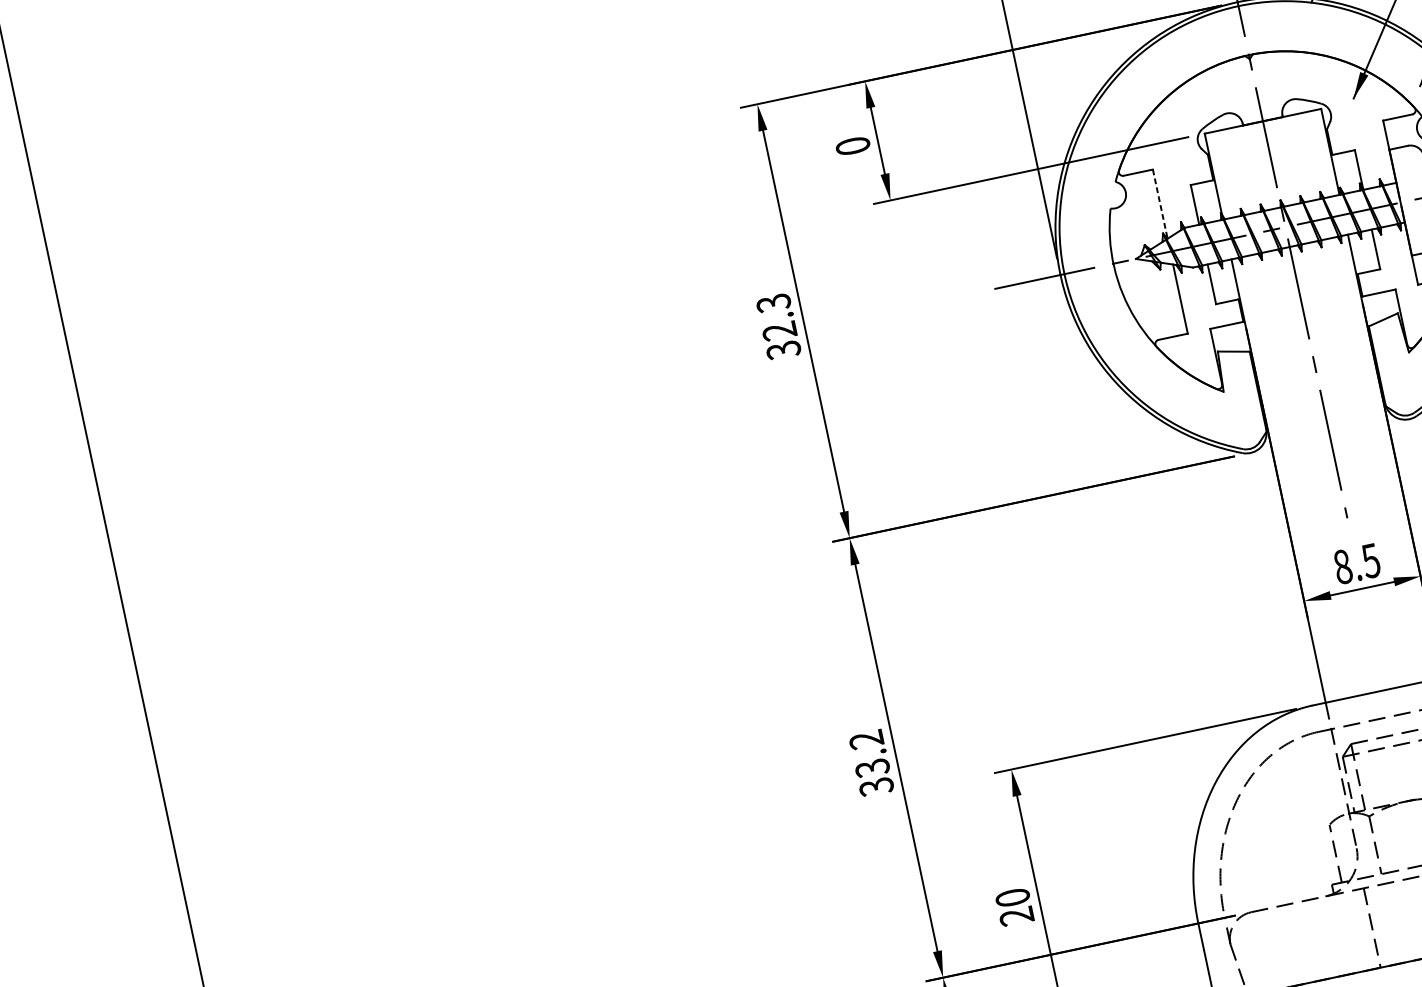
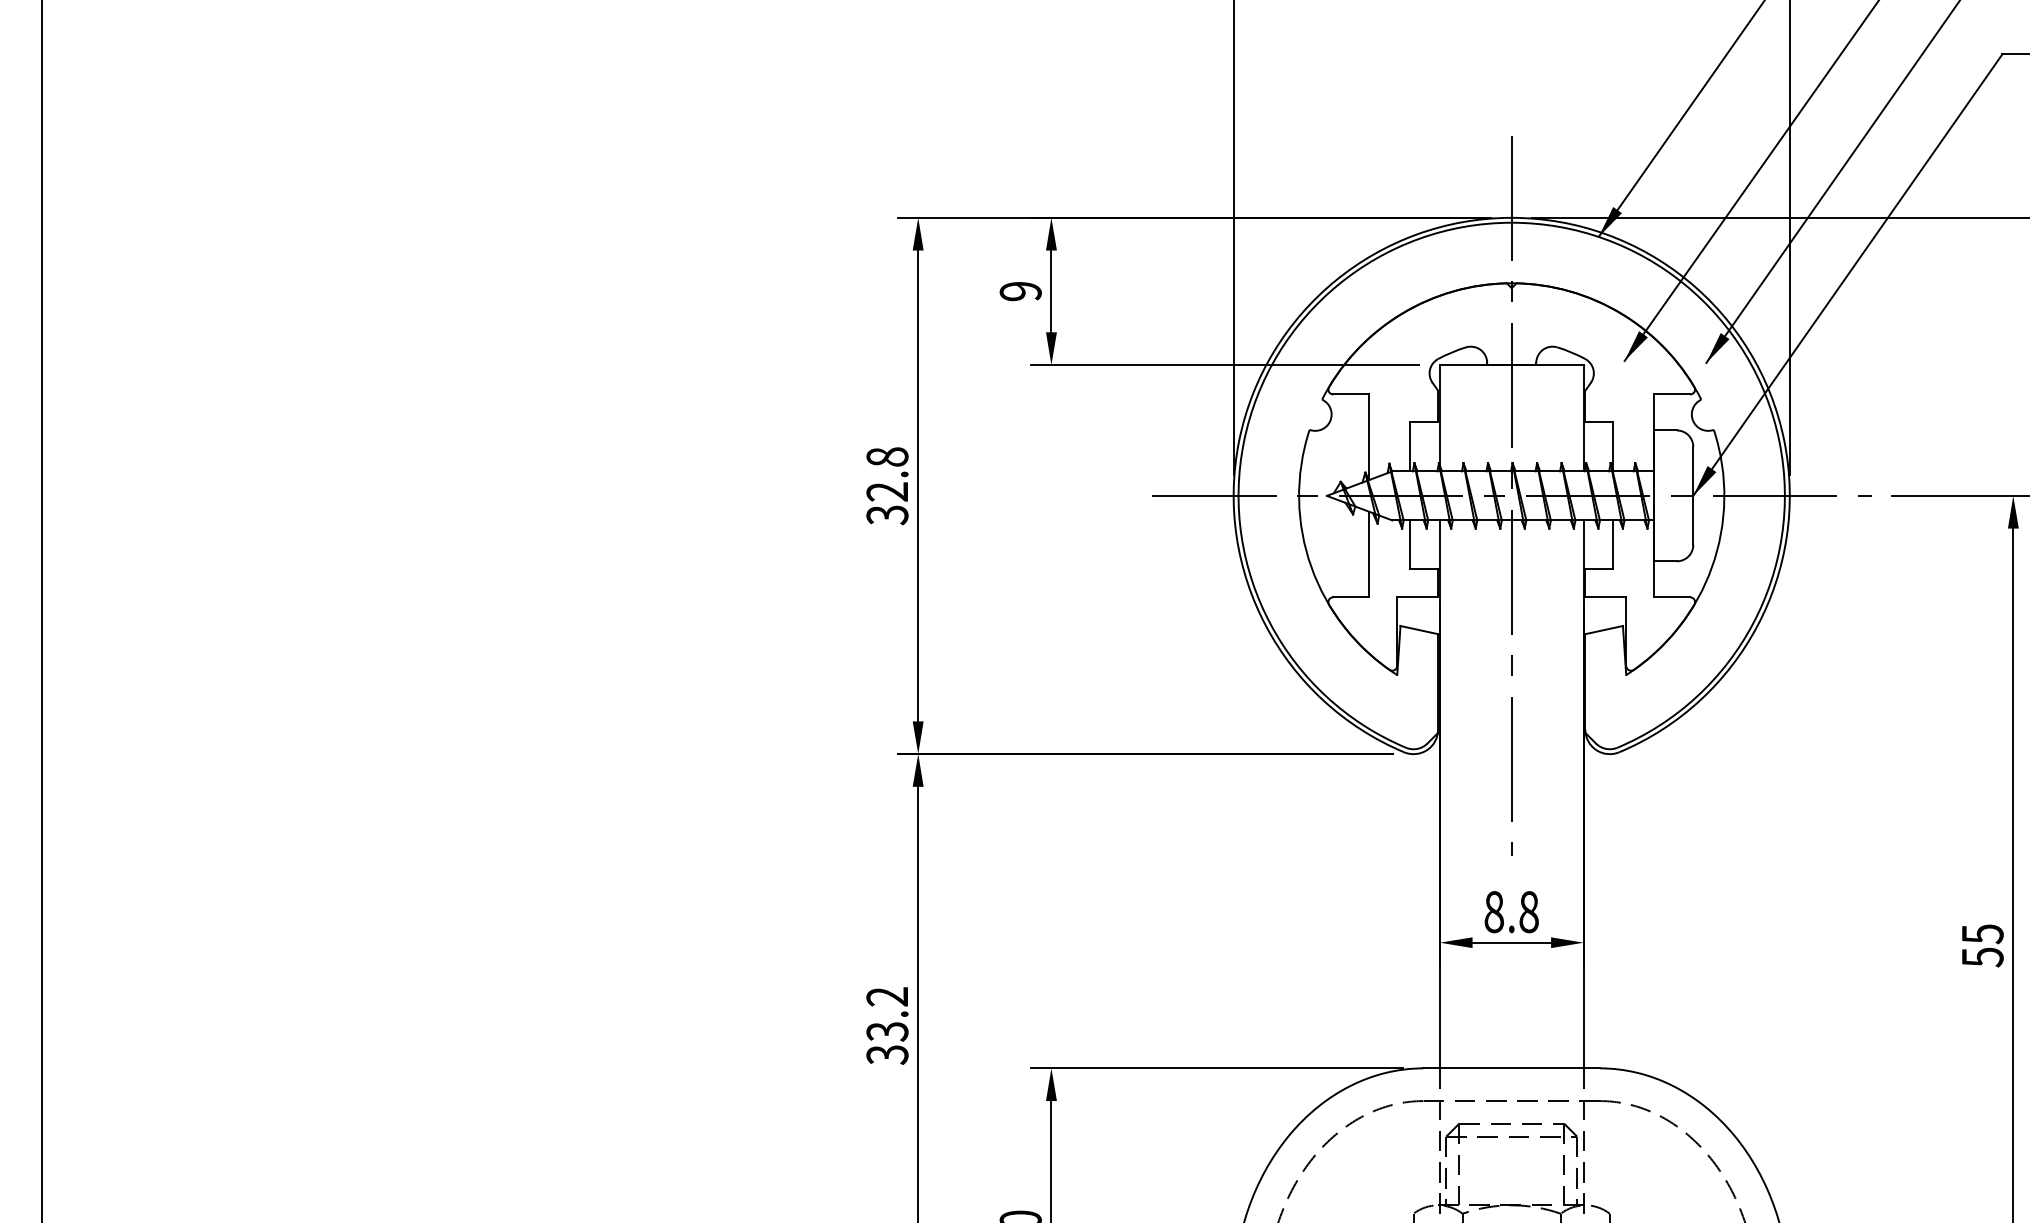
text: (852, 146) -> (1020, 291), 0 -> 9
line: (1160, 204) -> (1369, 437), dashed -> solid
text: (773, 303) -> (887, 457), 32.3 -> 32.8
text: (1370, 561) -> (1528, 912), 8.5 -> 8.8

